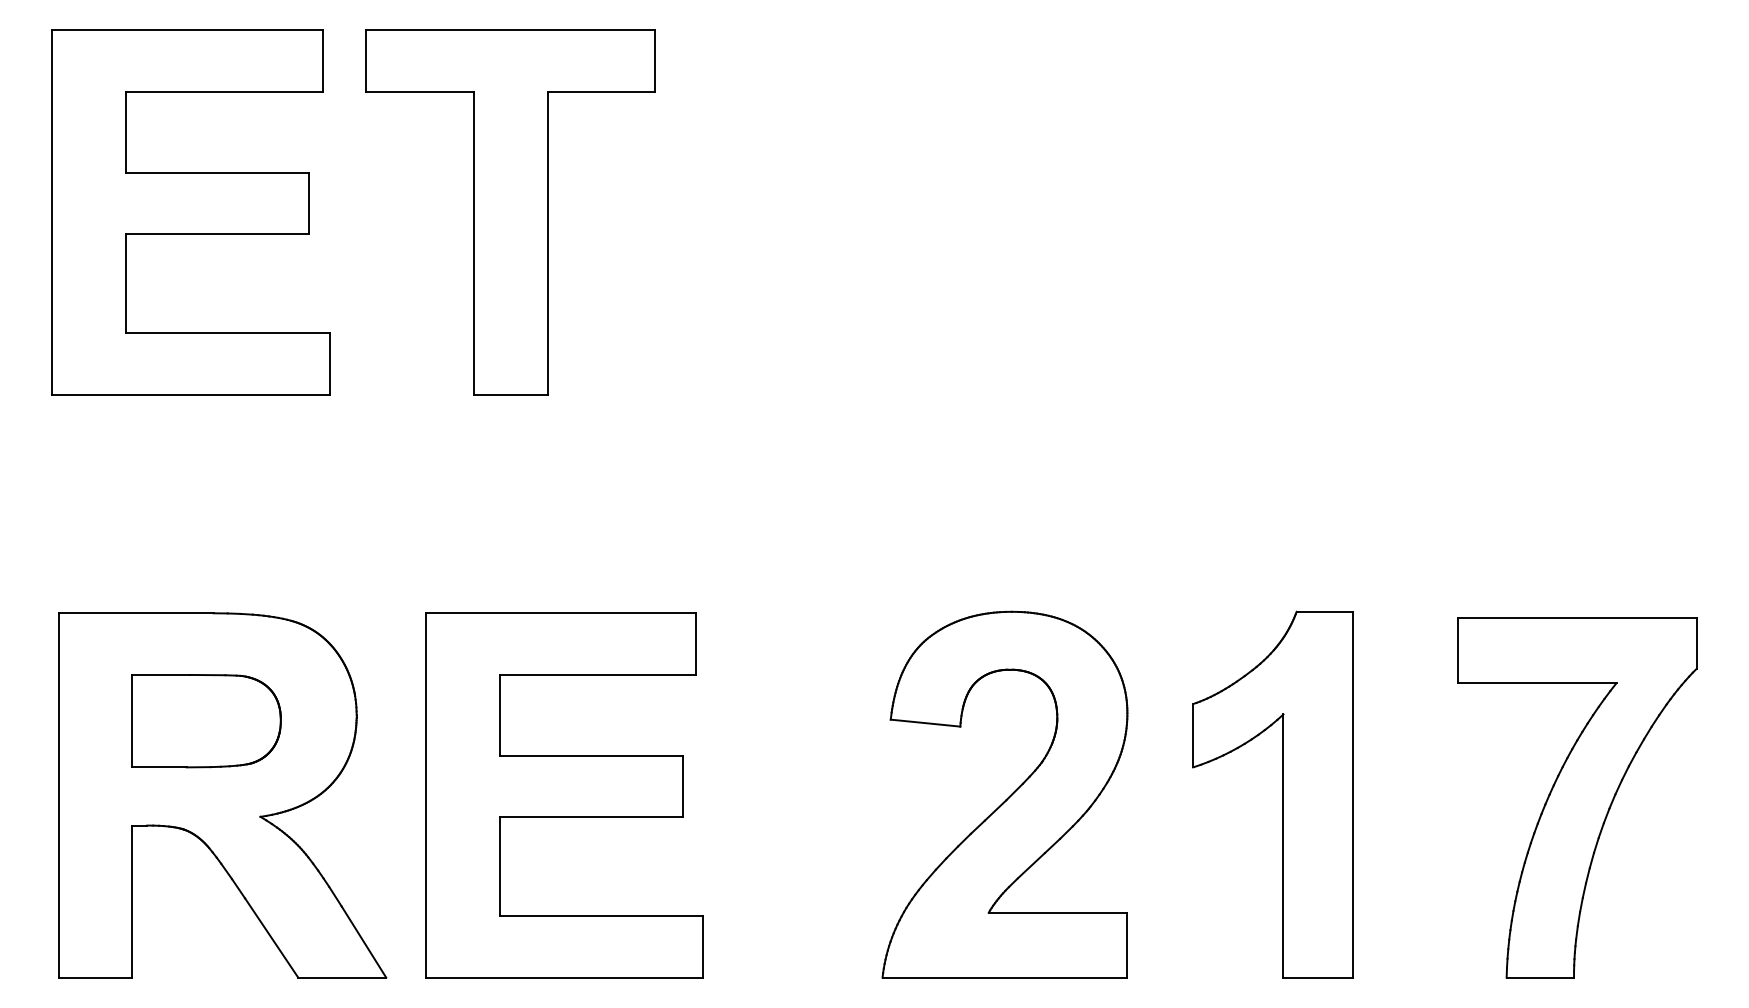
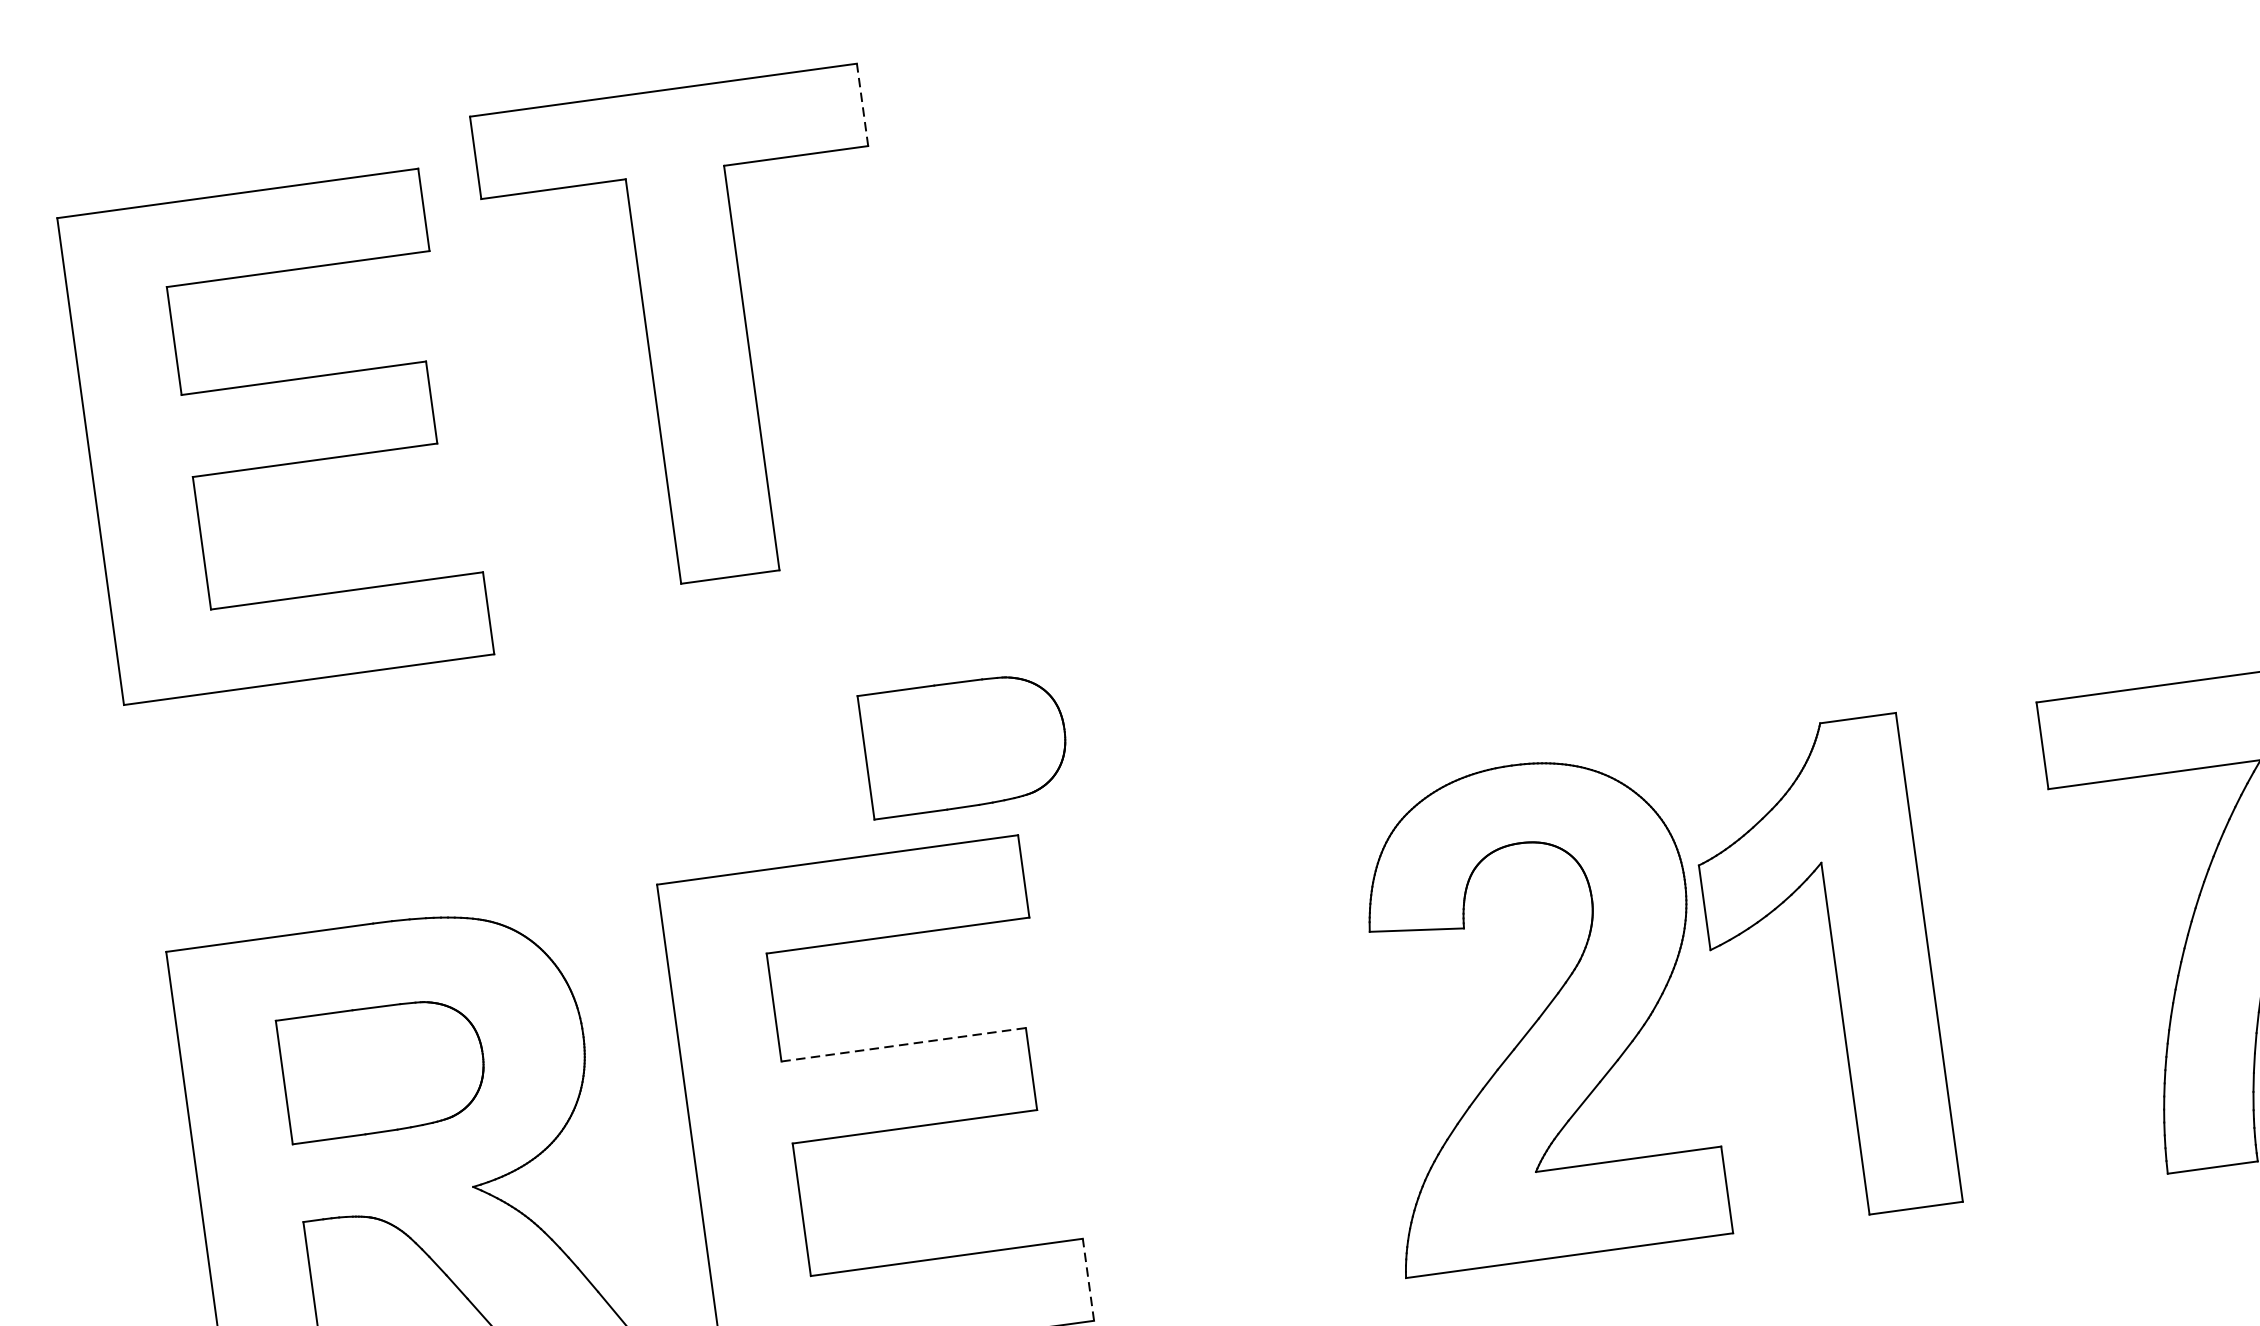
line: (655, 61) -> (862, 105), solid -> dashed
part: (190, 212) -> (275, 436), moved
part: (666, 541) -> (965, 744), added
line: (590, 755) -> (902, 1044), solid -> dashed
part: (1004, 794) -> (1535, 1011), moved
line: (703, 946) -> (1088, 1279), solid -> dashed

